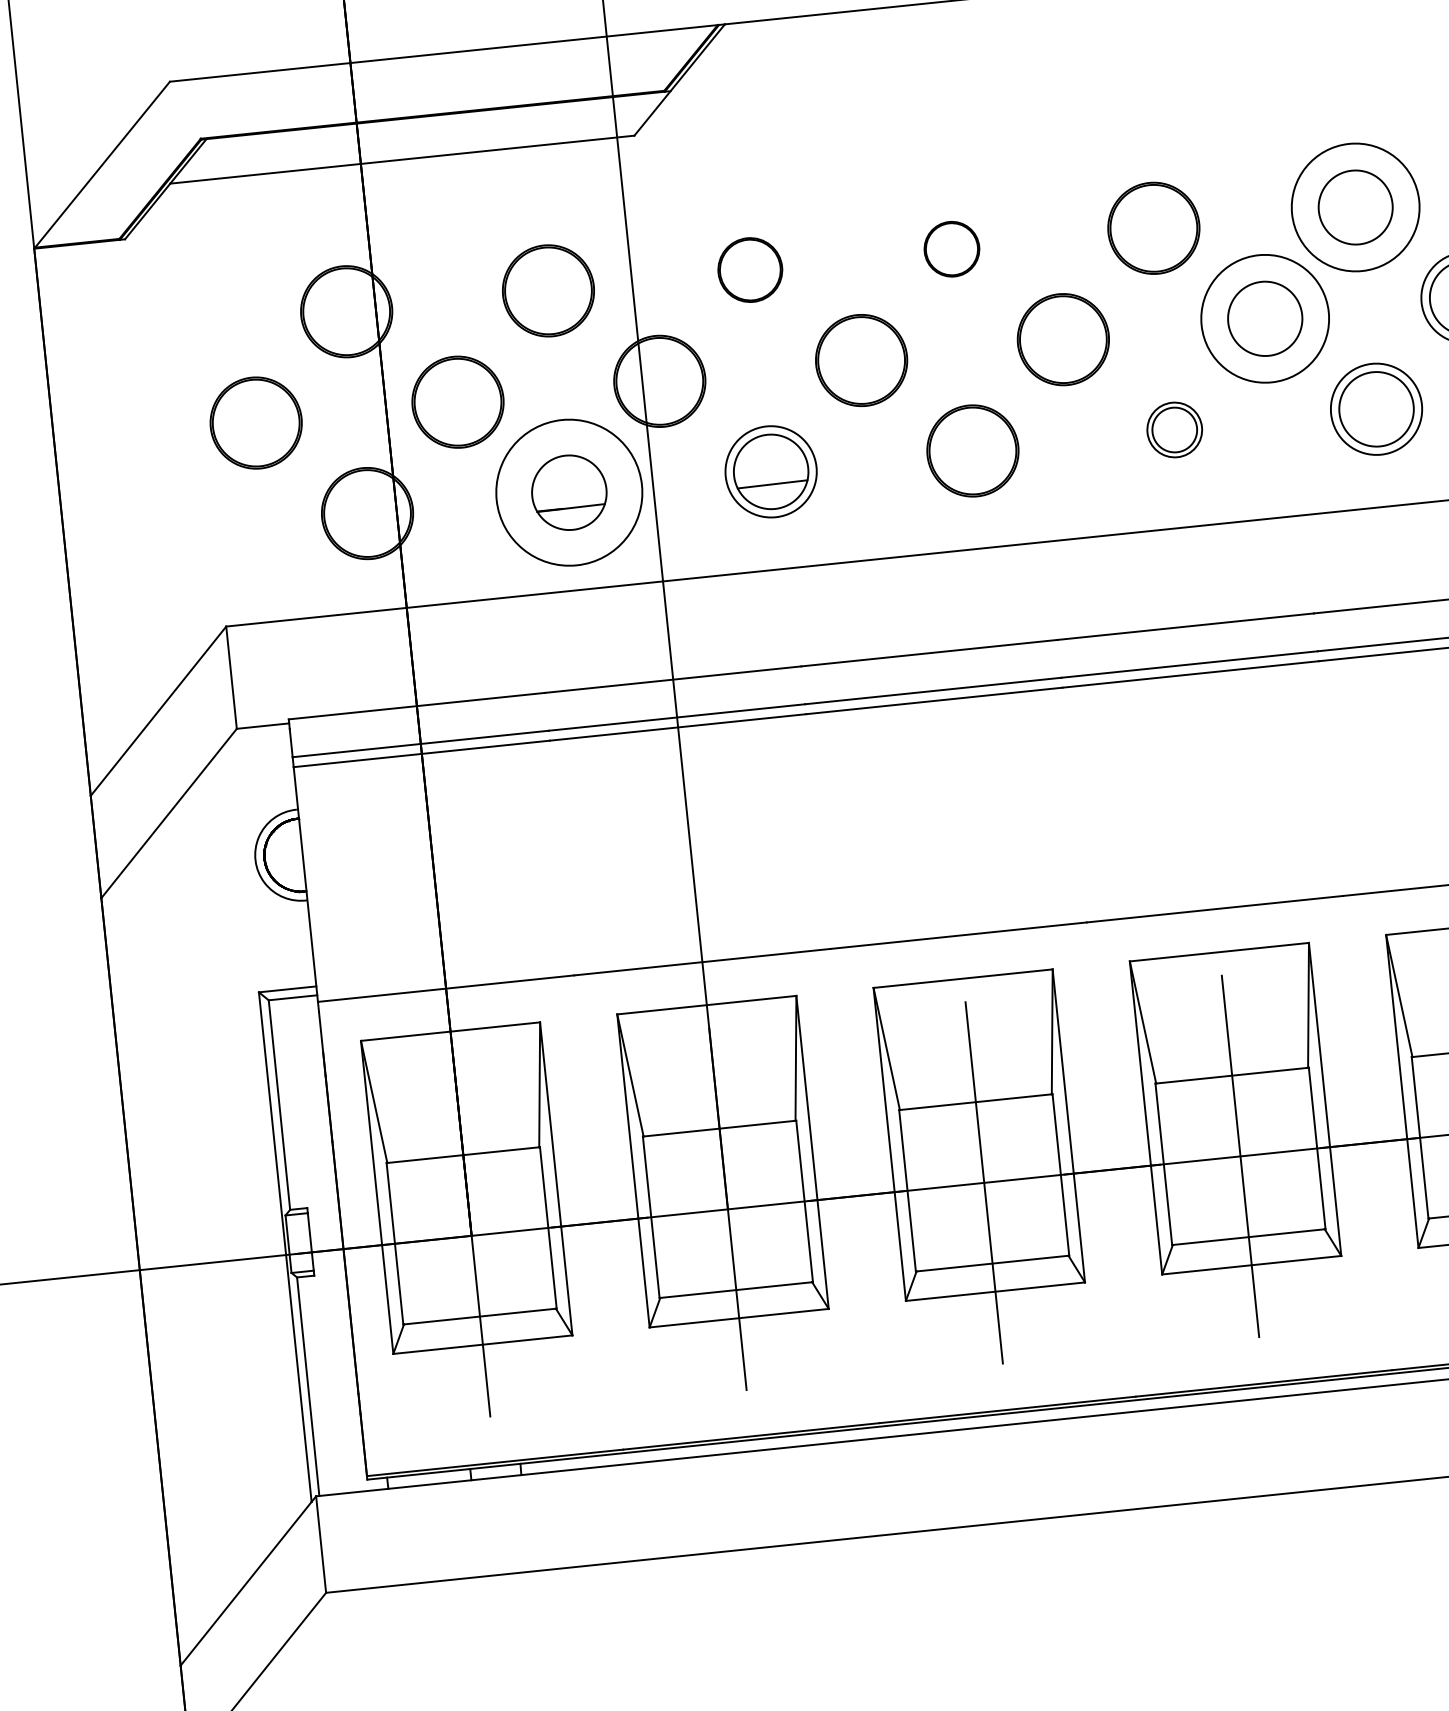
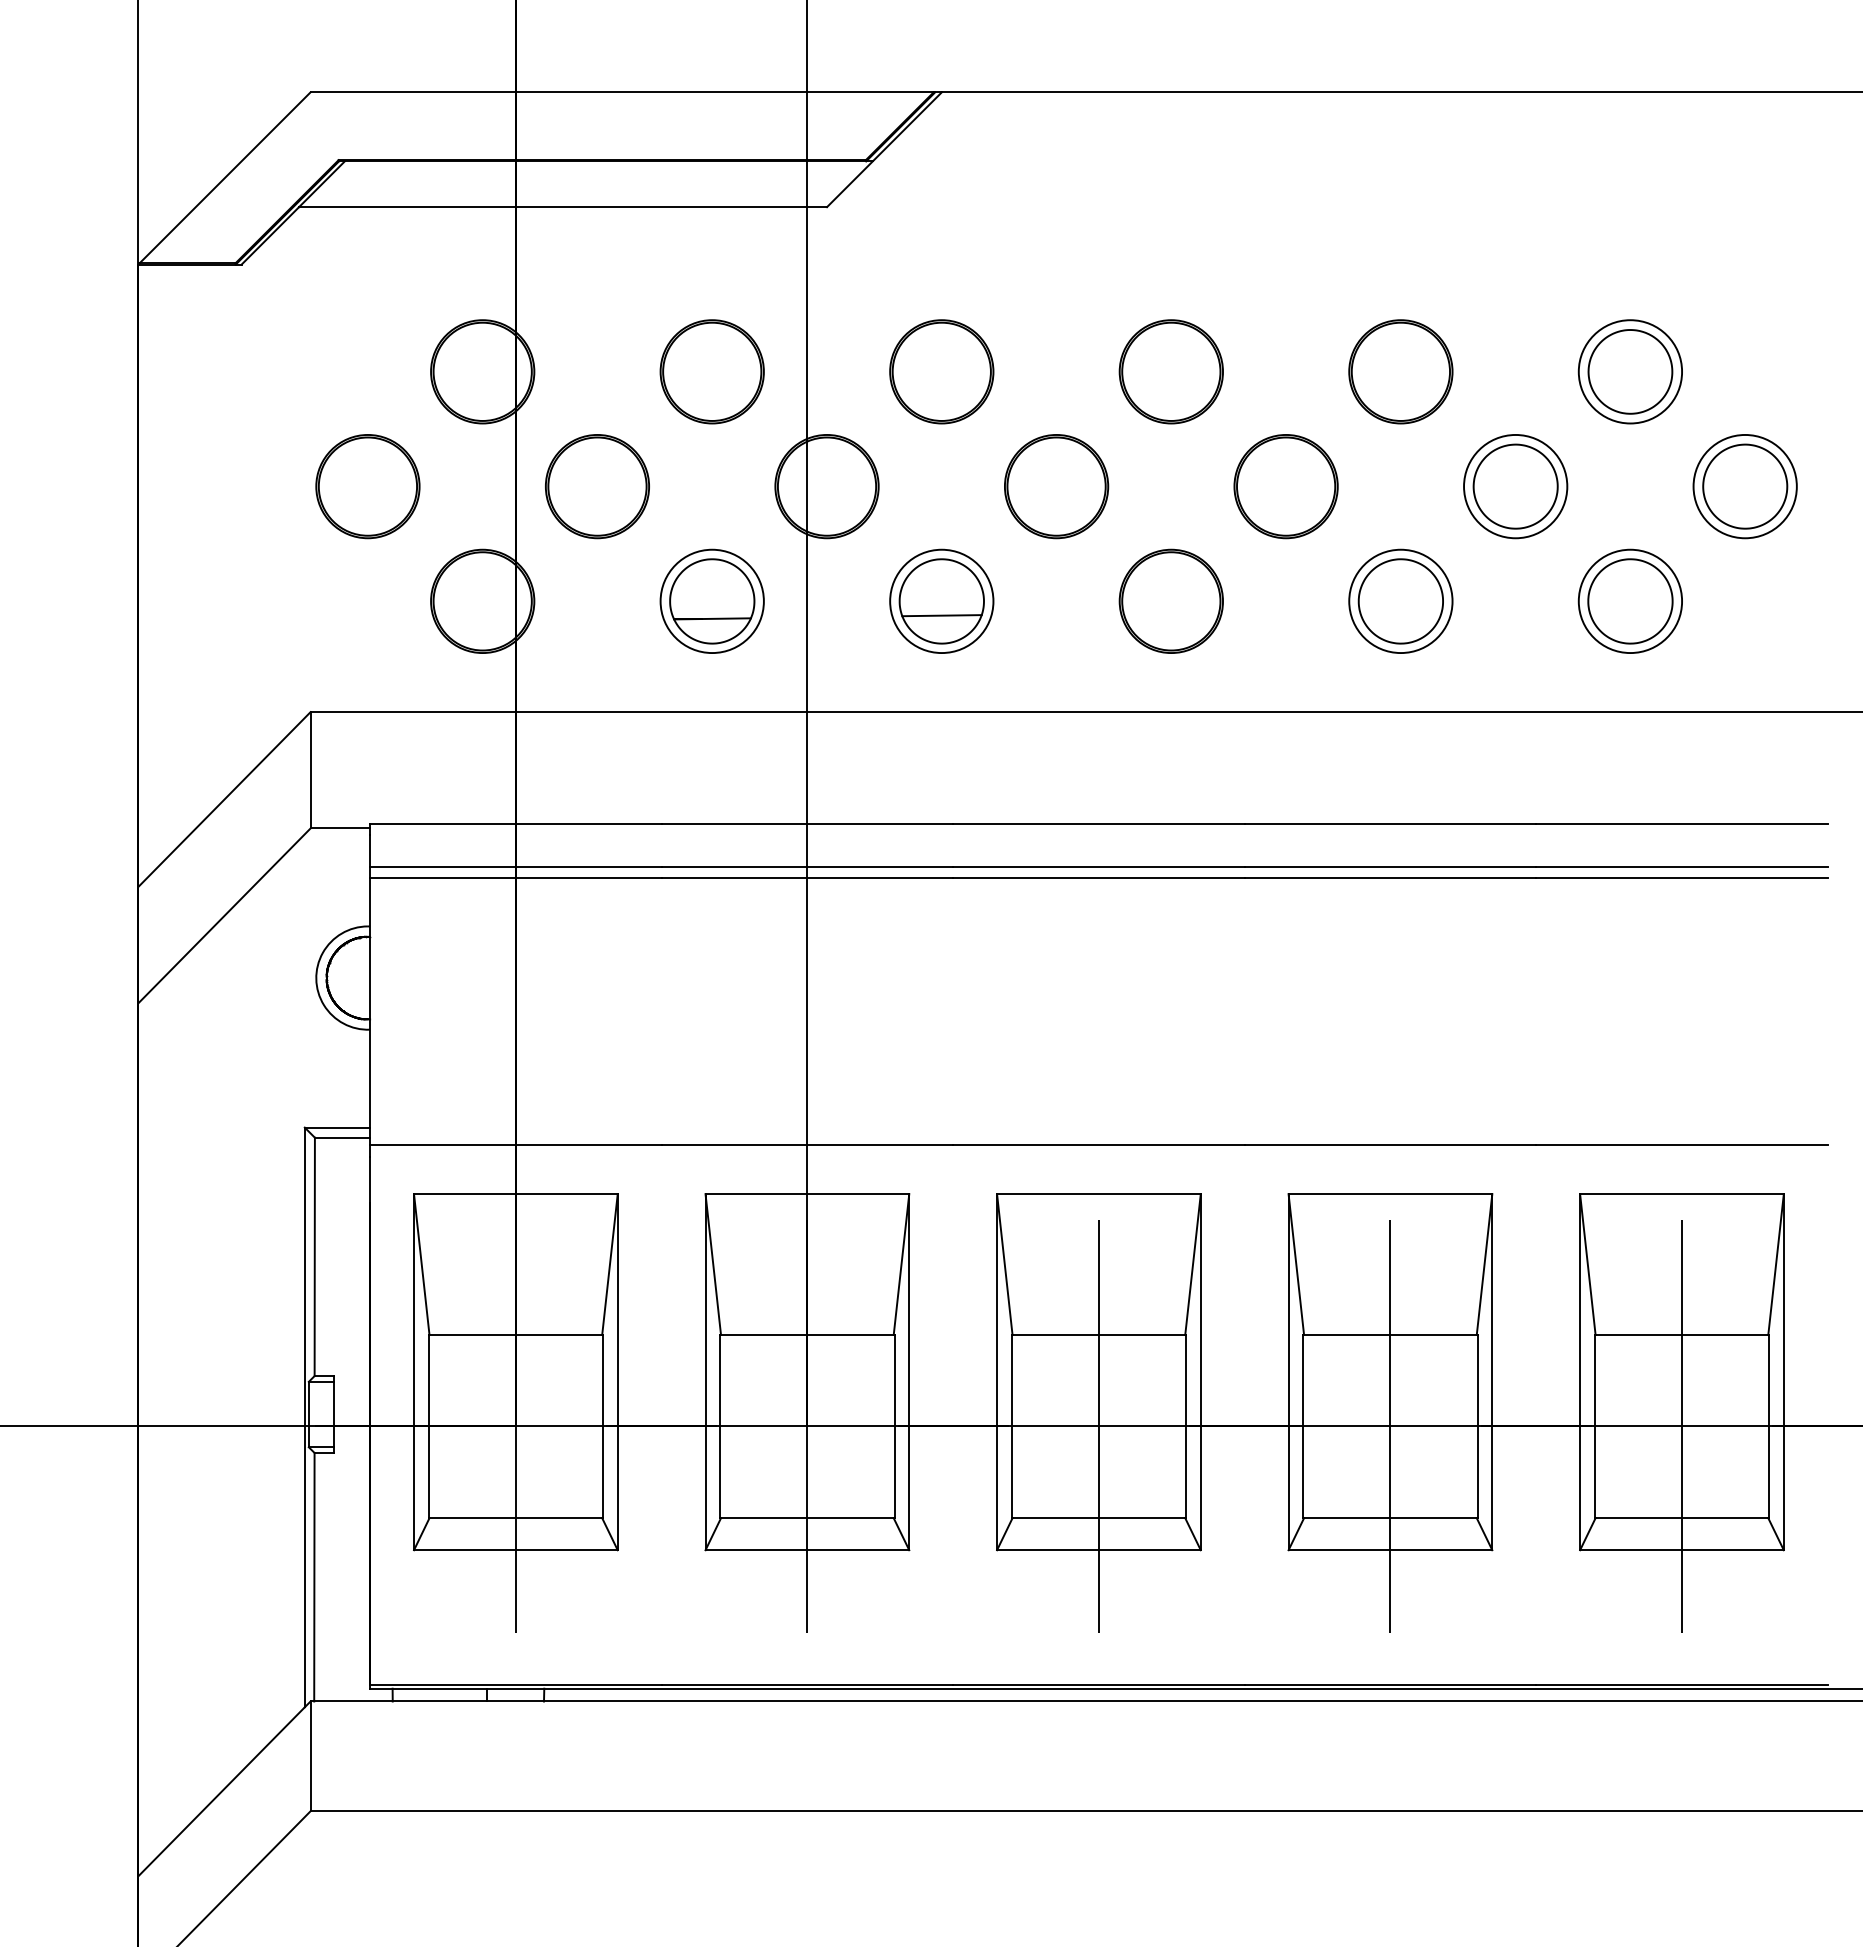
circle: (1355, 207) -> (1630, 371), size x0.71
part: (951, 248) -> (1170, 371), size x1.67
part: (749, 269) -> (941, 371), size x1.43
circle: (1265, 318) -> (1515, 486), size x0.71
part: (1174, 429) -> (1400, 600), size x1.67
circle: (568, 492) -> (711, 601), size x0.62

